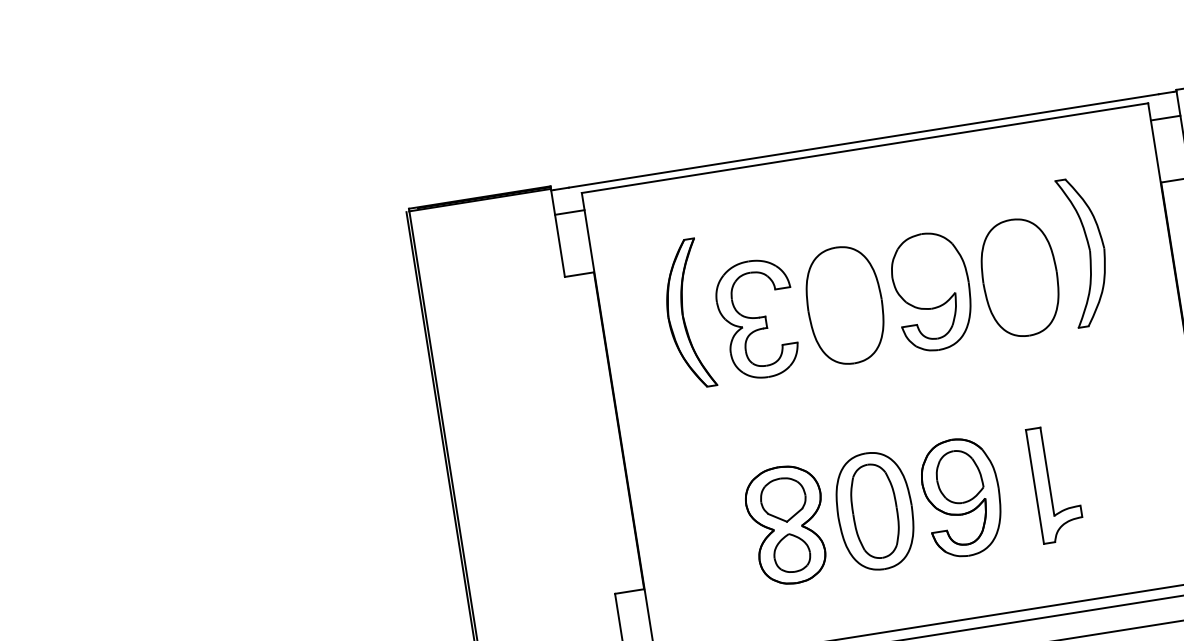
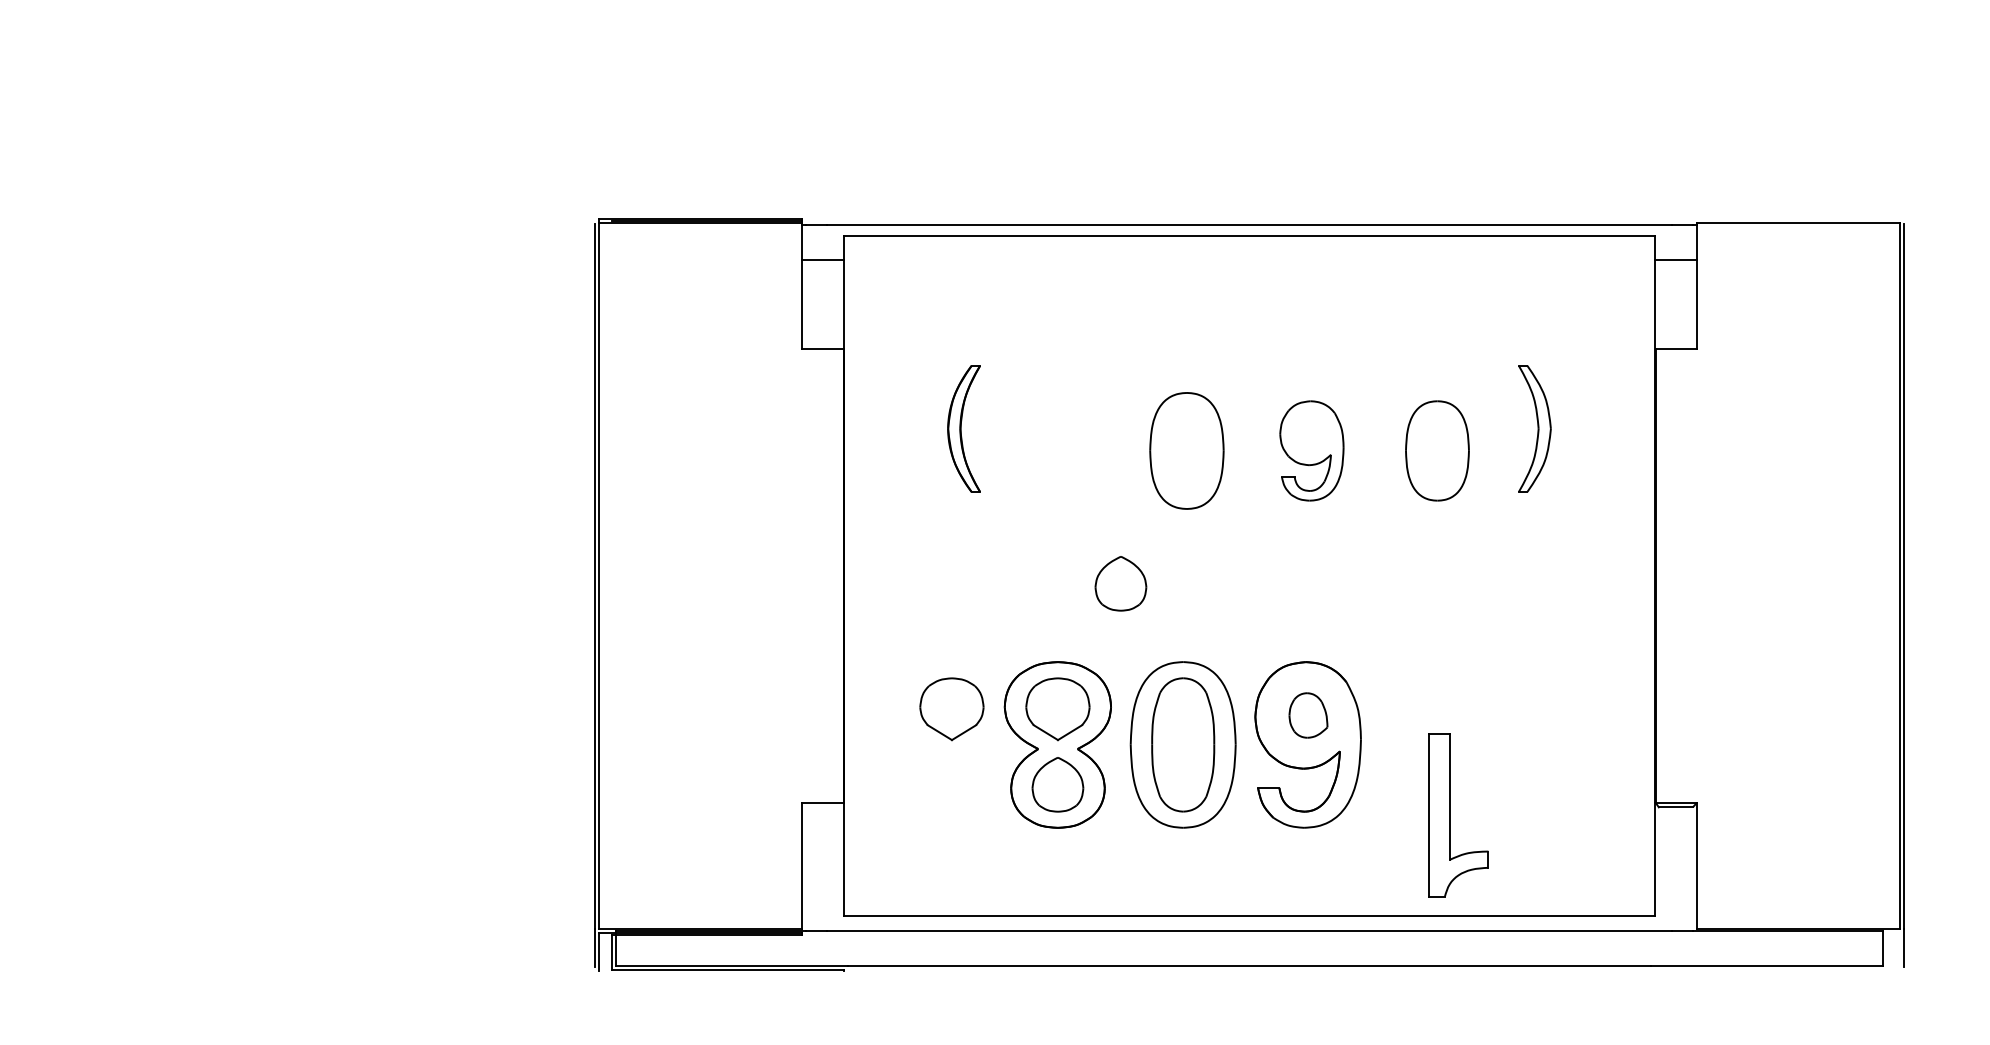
part: (1085, 251) -> (1534, 428), size x0.6
part: (1020, 277) -> (1437, 450), size x0.6
part: (932, 291) -> (1311, 450), size x0.6
part: (844, 305) -> (1186, 450), size x0.7
part: (686, 314) -> (963, 428), size x0.6
part: (757, 319) -> (1061, 450), removed
part: (813, 405) -> (1120, 583), added
part: (959, 476) -> (1308, 715), size x0.6
part: (1050, 484) -> (1450, 815), moved
part: (709, 512) -> (951, 709), added

